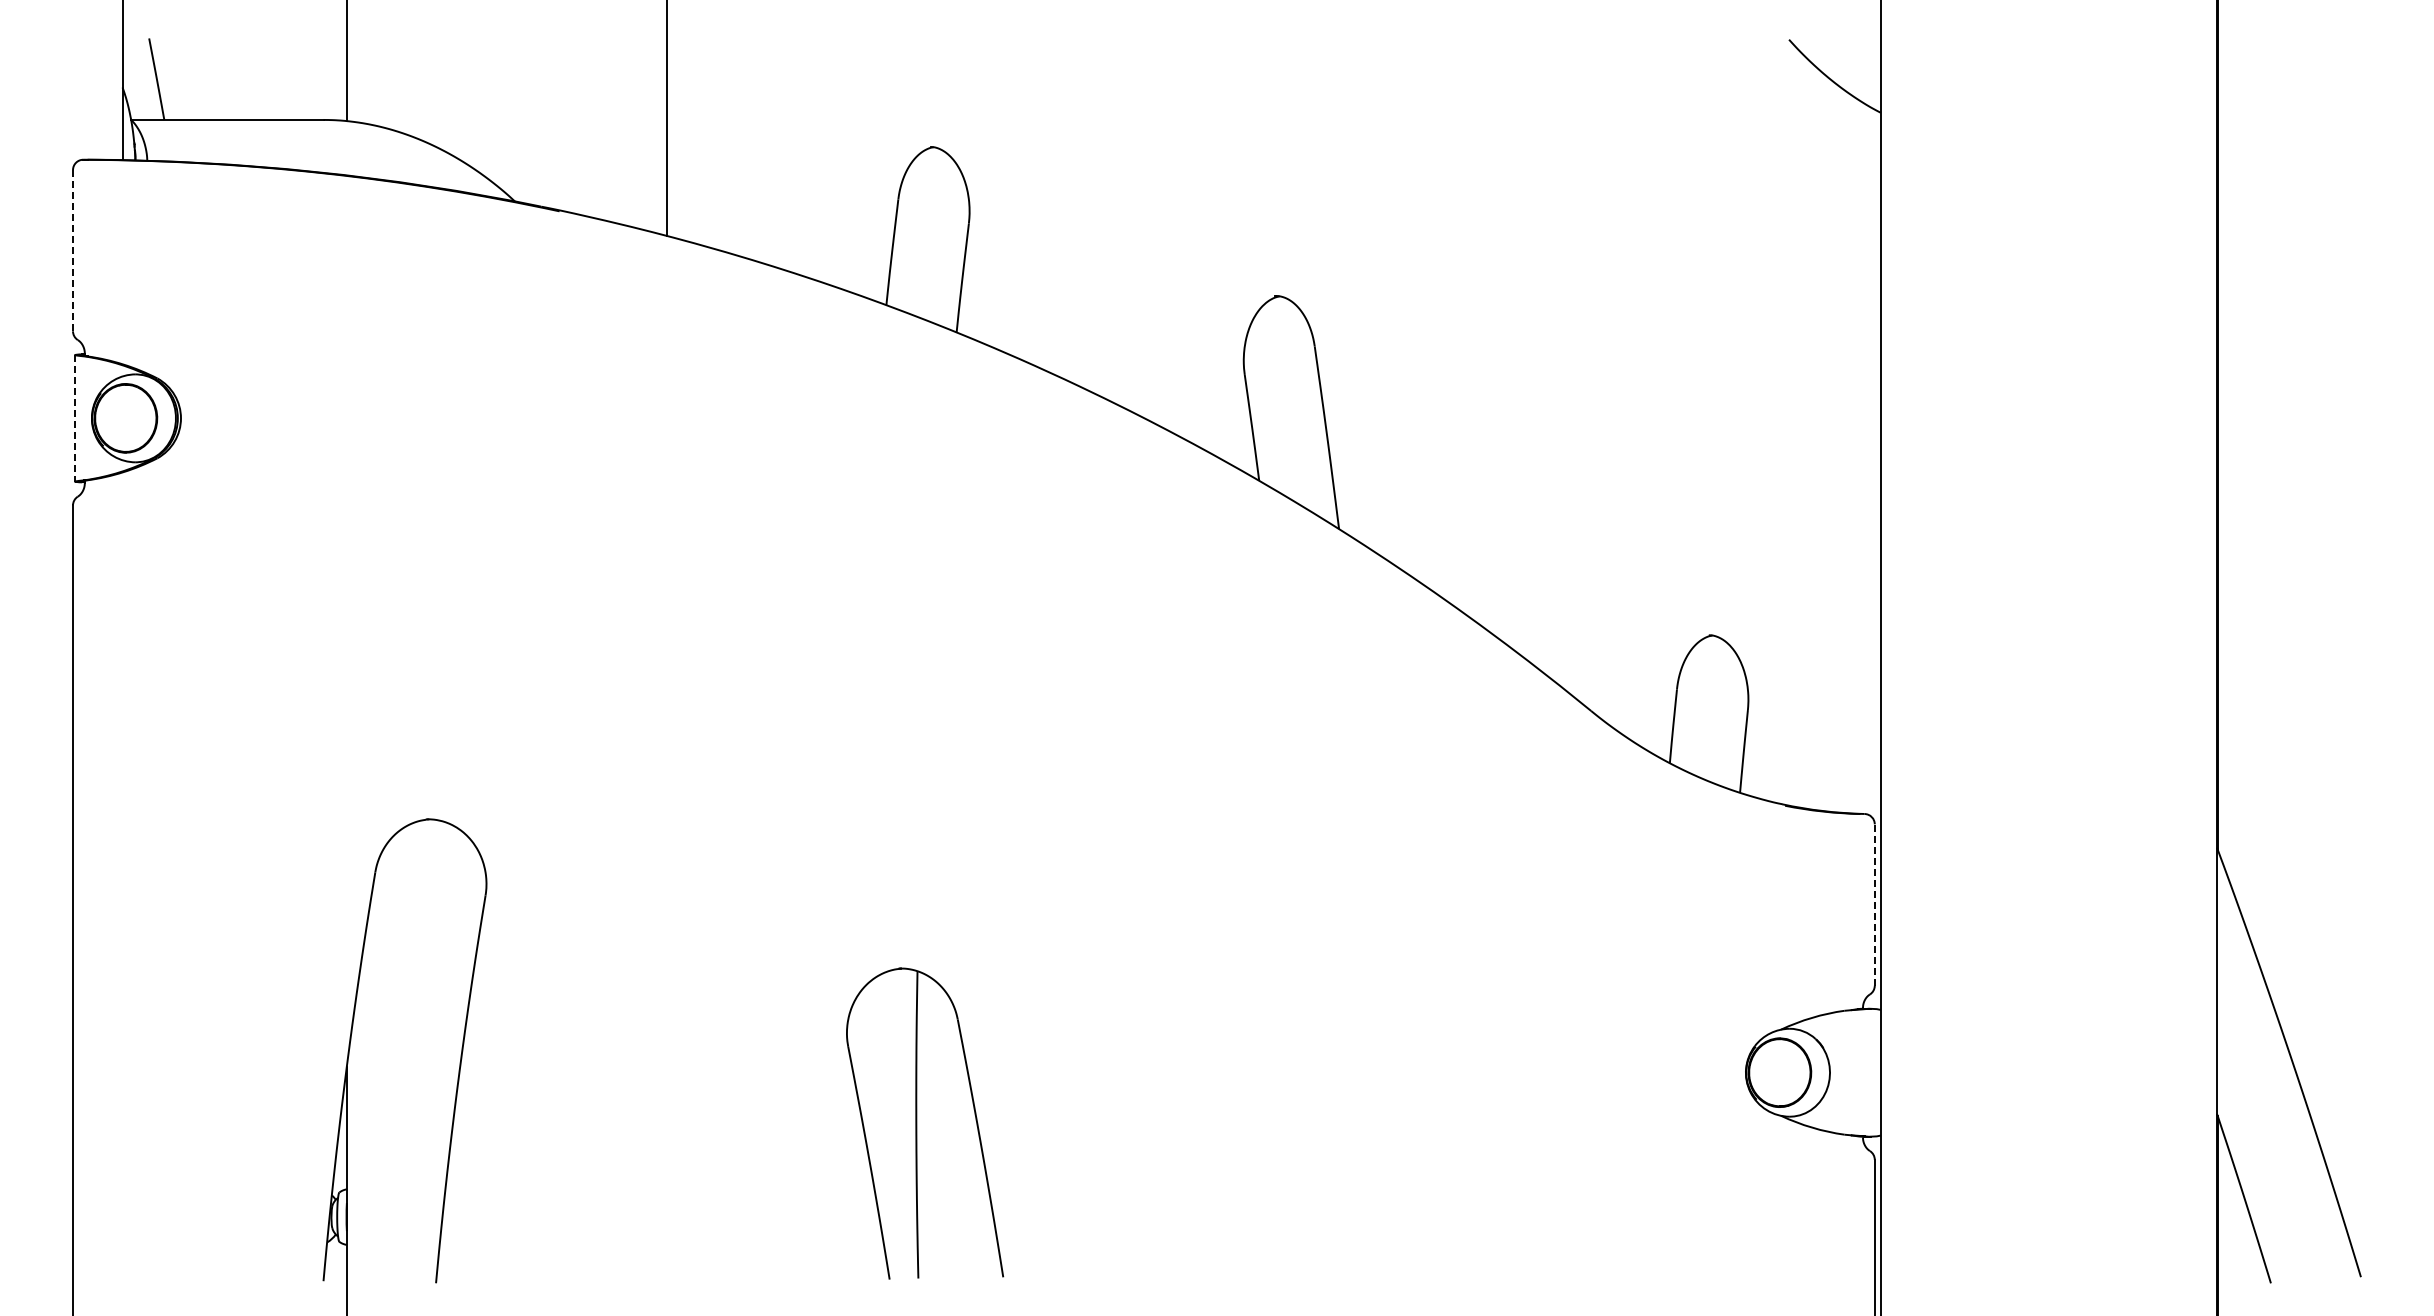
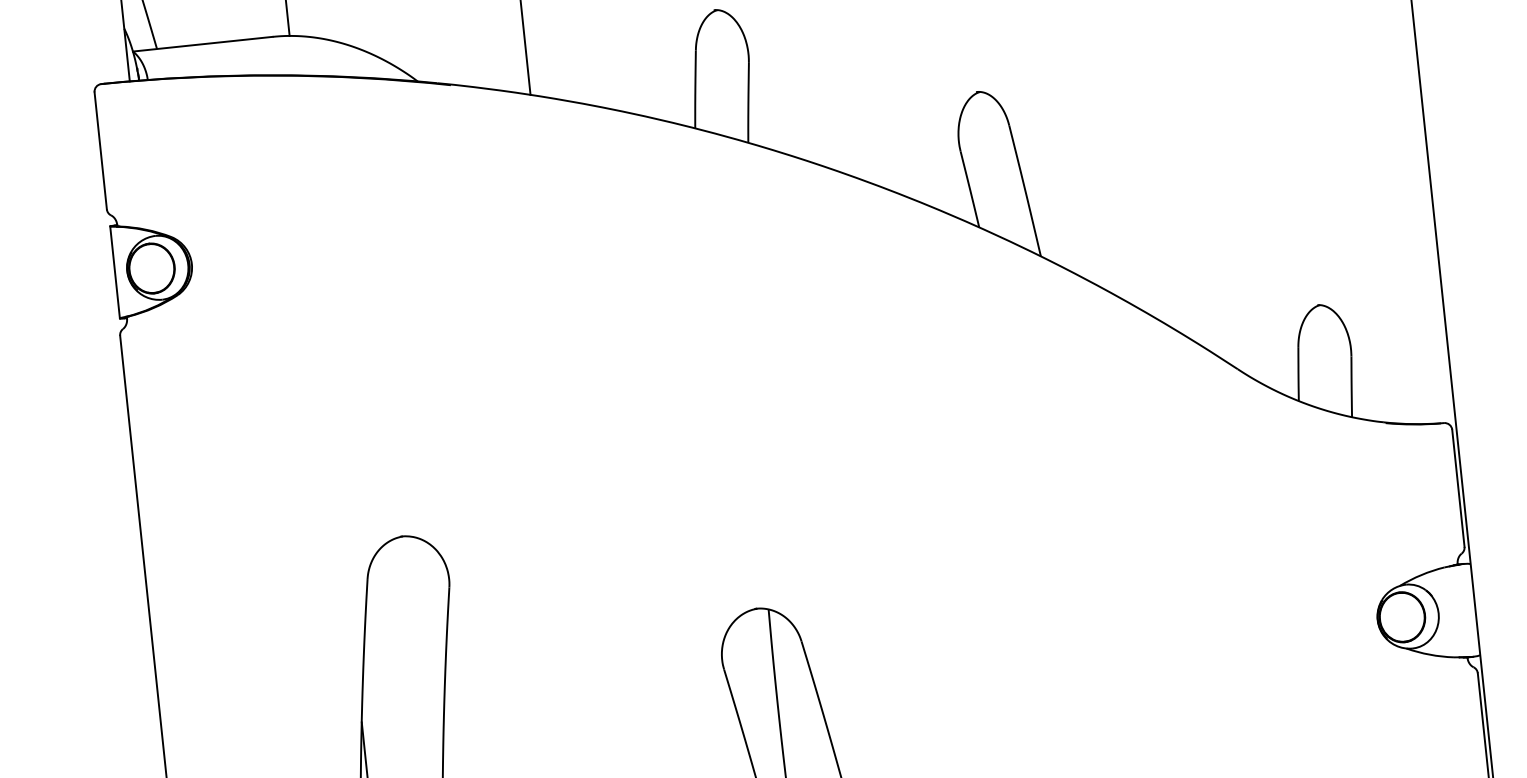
line: (73, 250) -> (101, 150), dashed -> solid
line: (75, 418) -> (115, 272), dashed -> solid
line: (1874, 905) -> (1458, 488), dashed -> solid

